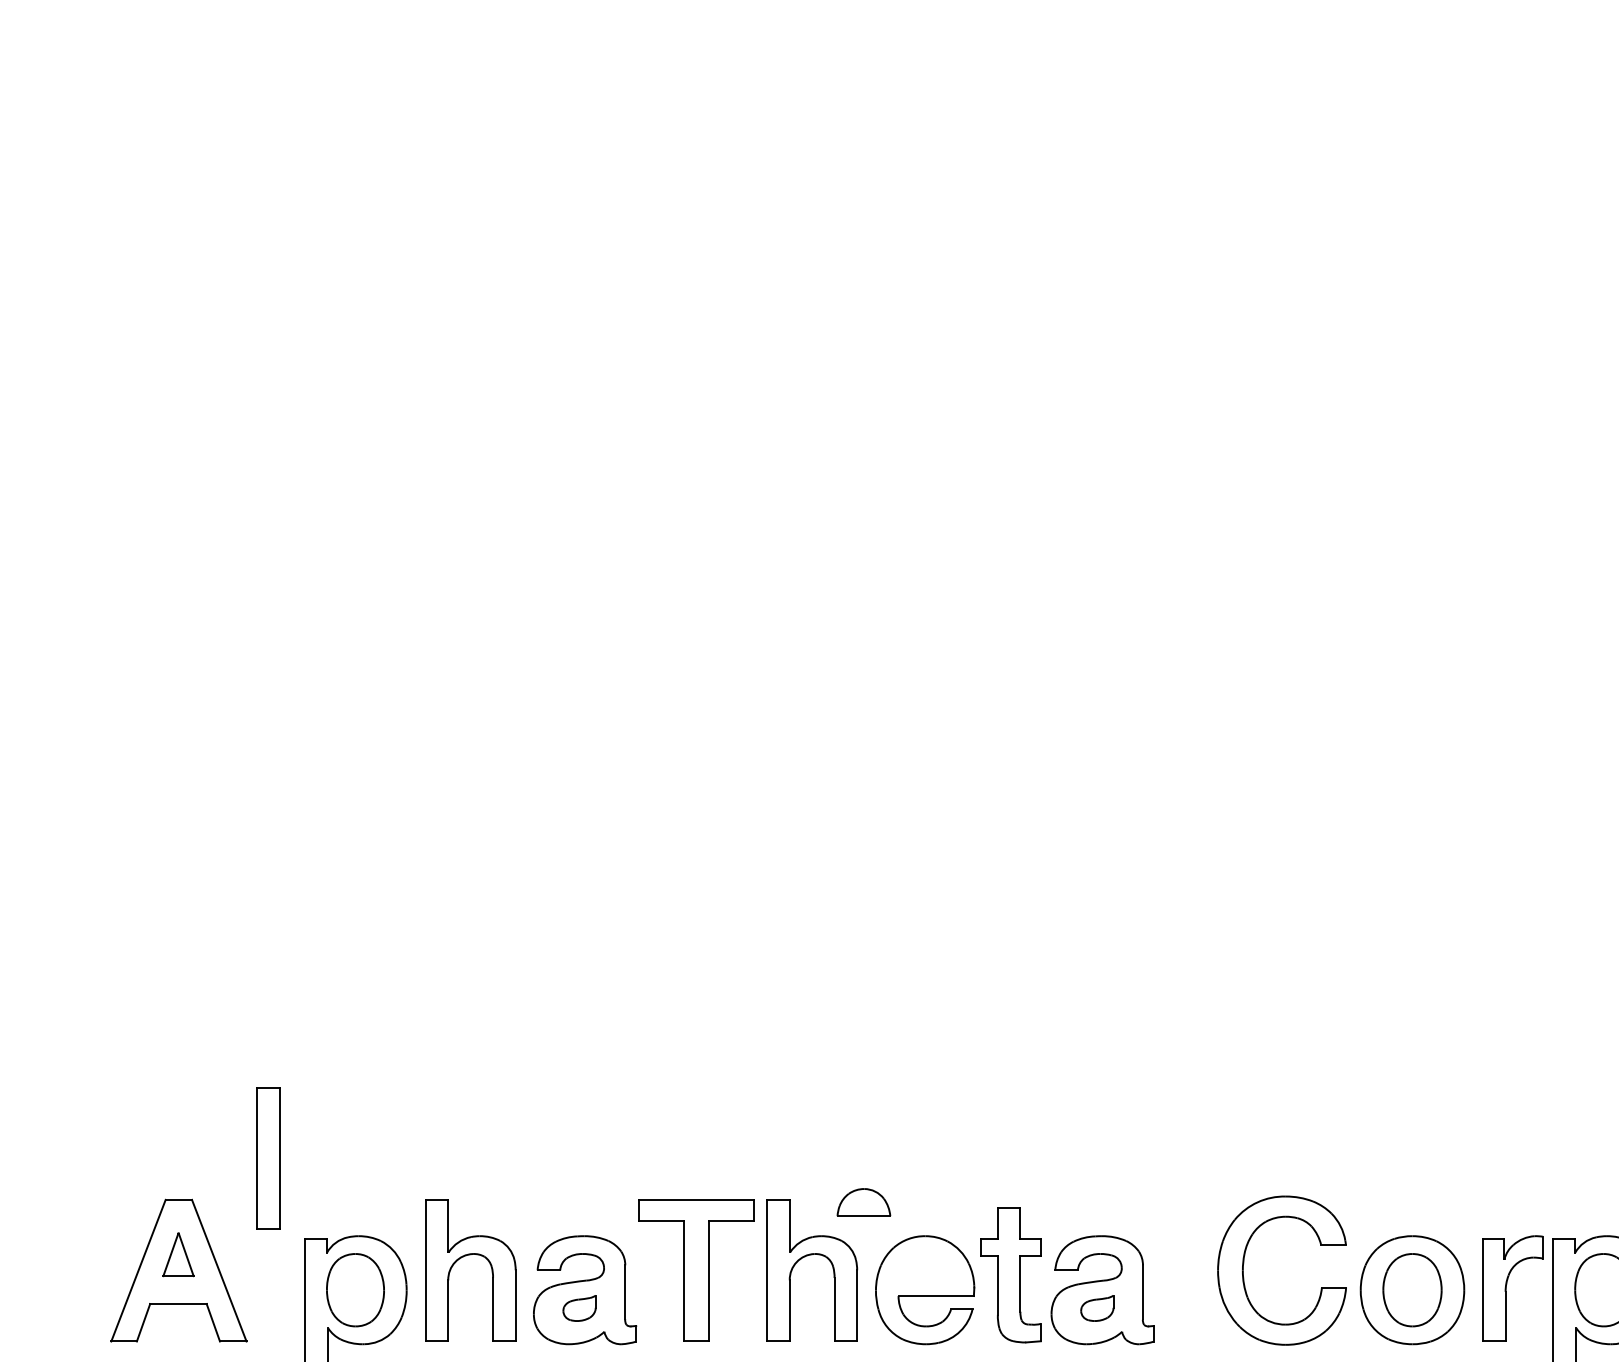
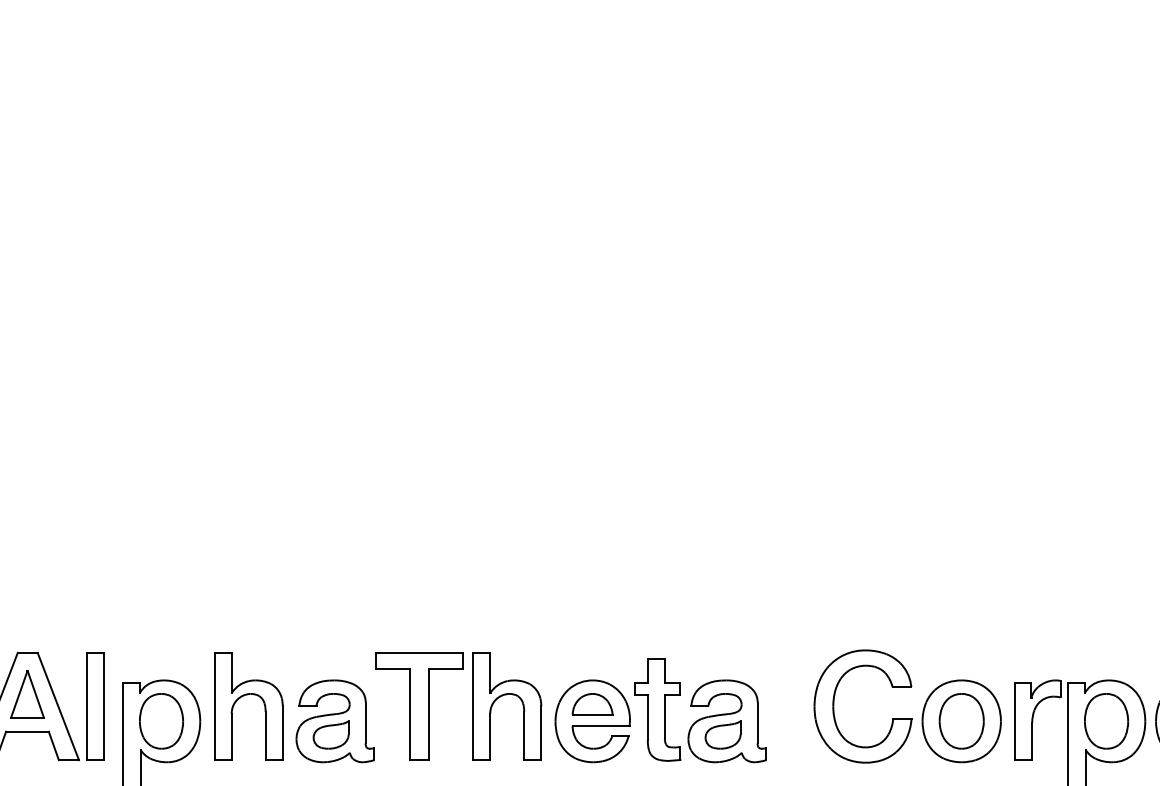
part: (268, 1158) -> (95, 706), moved
part: (863, 1202) -> (592, 704), moved
part: (178, 1254) -> (27, 694), size x1.43
part: (579, 1308) -> (331, 735), size x1.43
part: (1097, 1308) -> (723, 735), size x1.43

